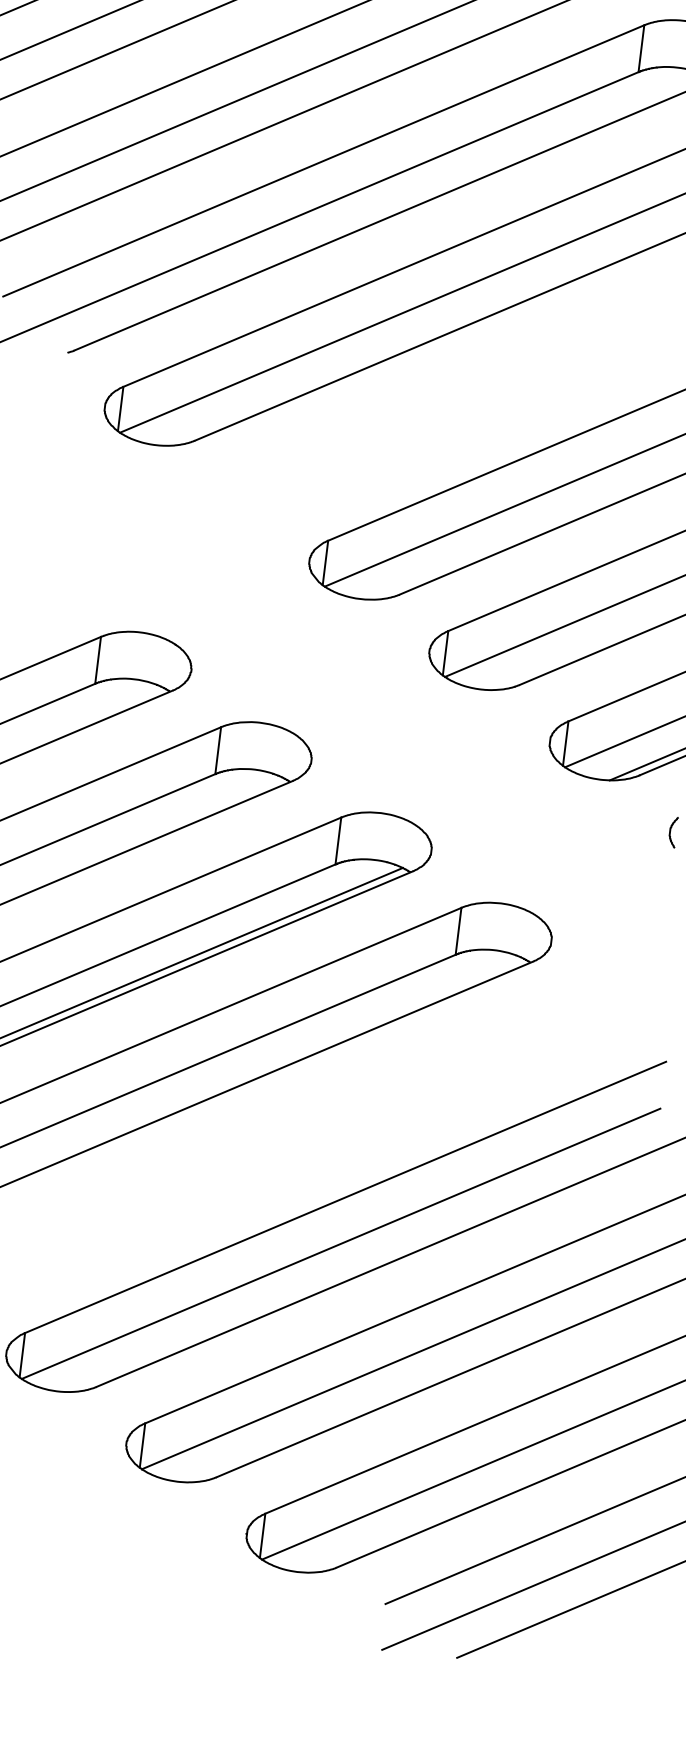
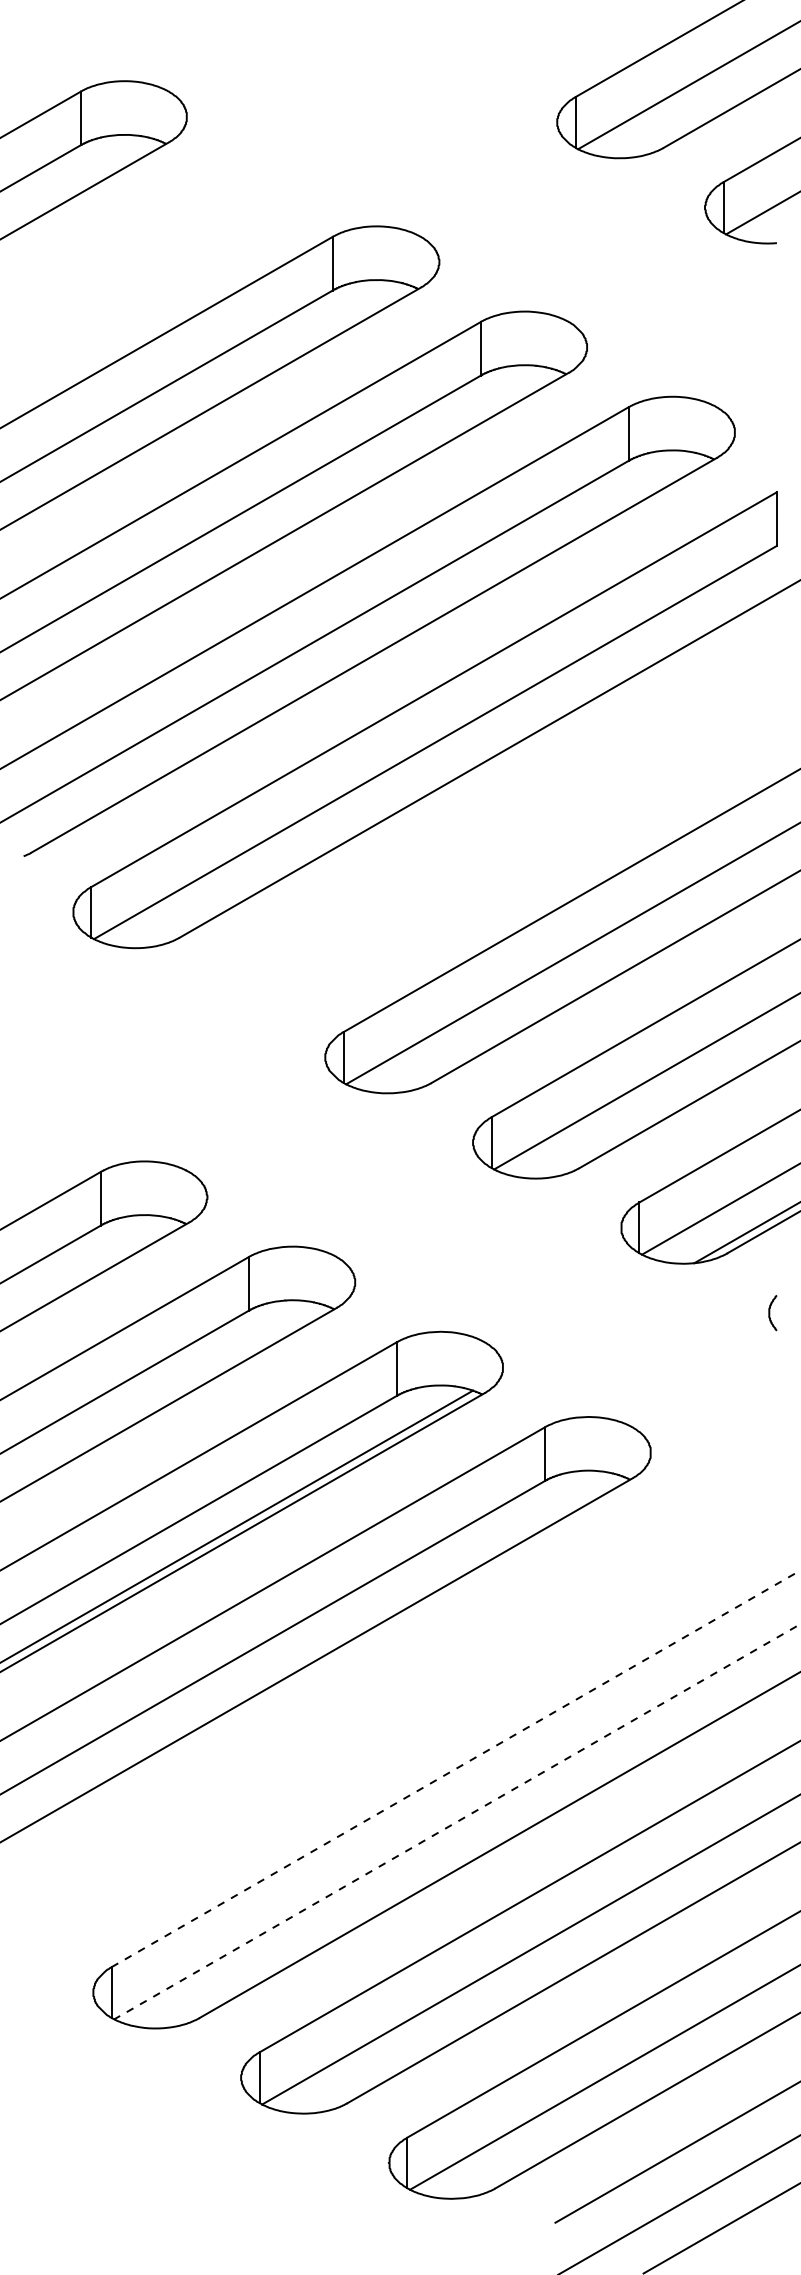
line: (345, 1197) -> (454, 1769), solid -> dashed
line: (341, 1243) -> (455, 1822), solid -> dashed

